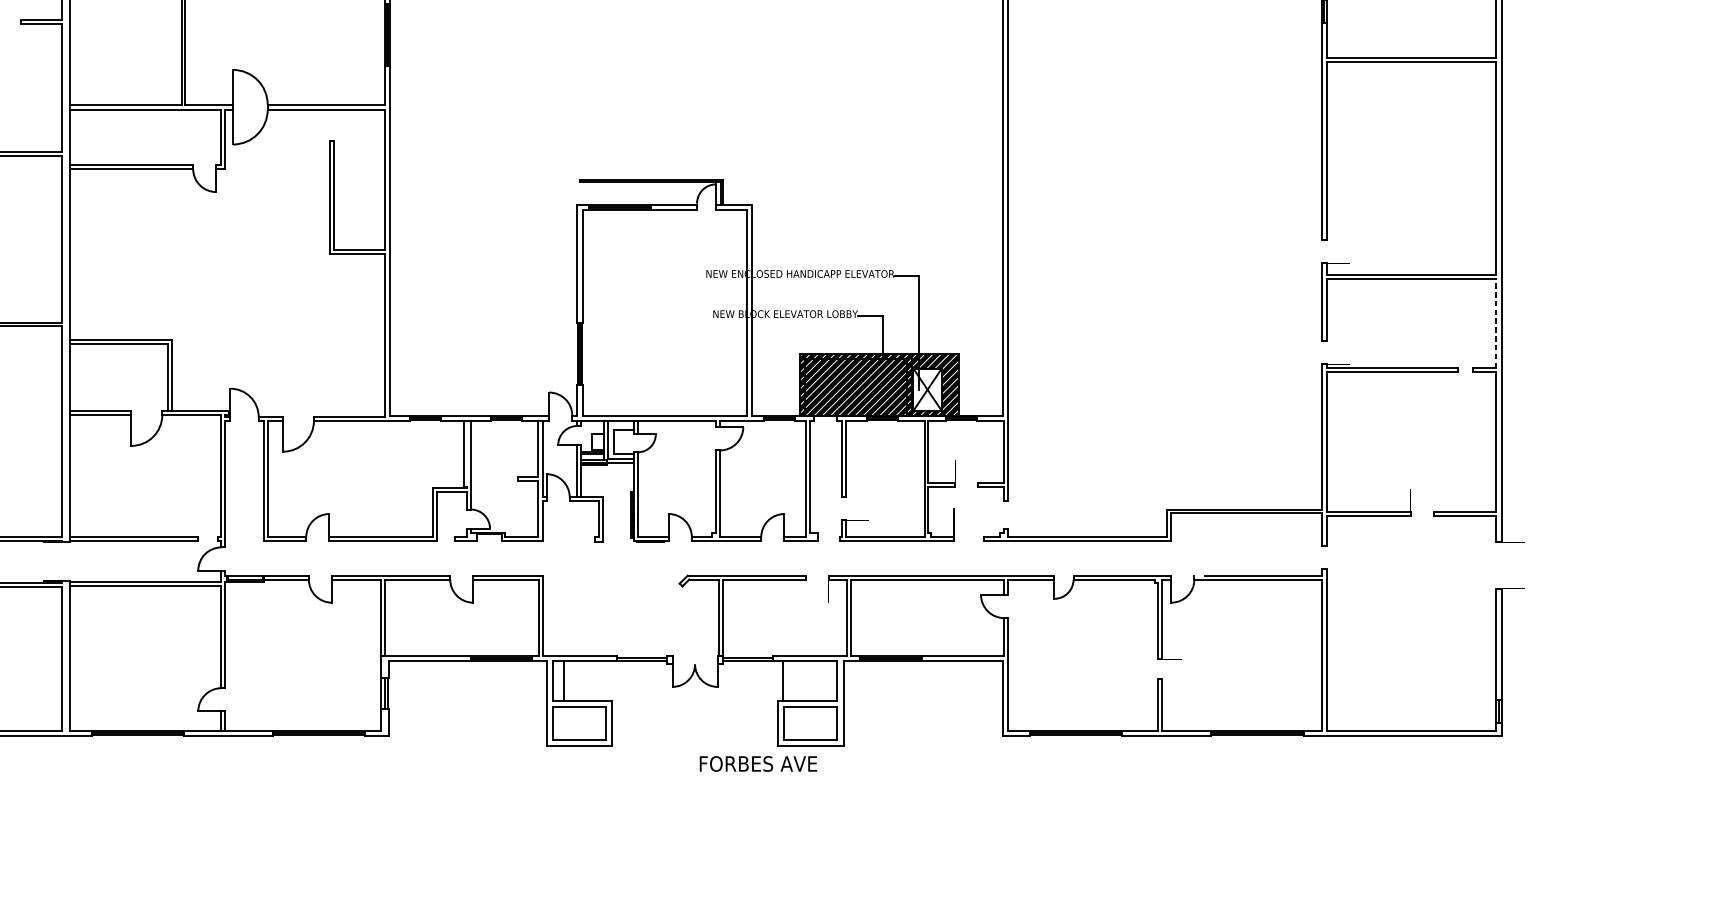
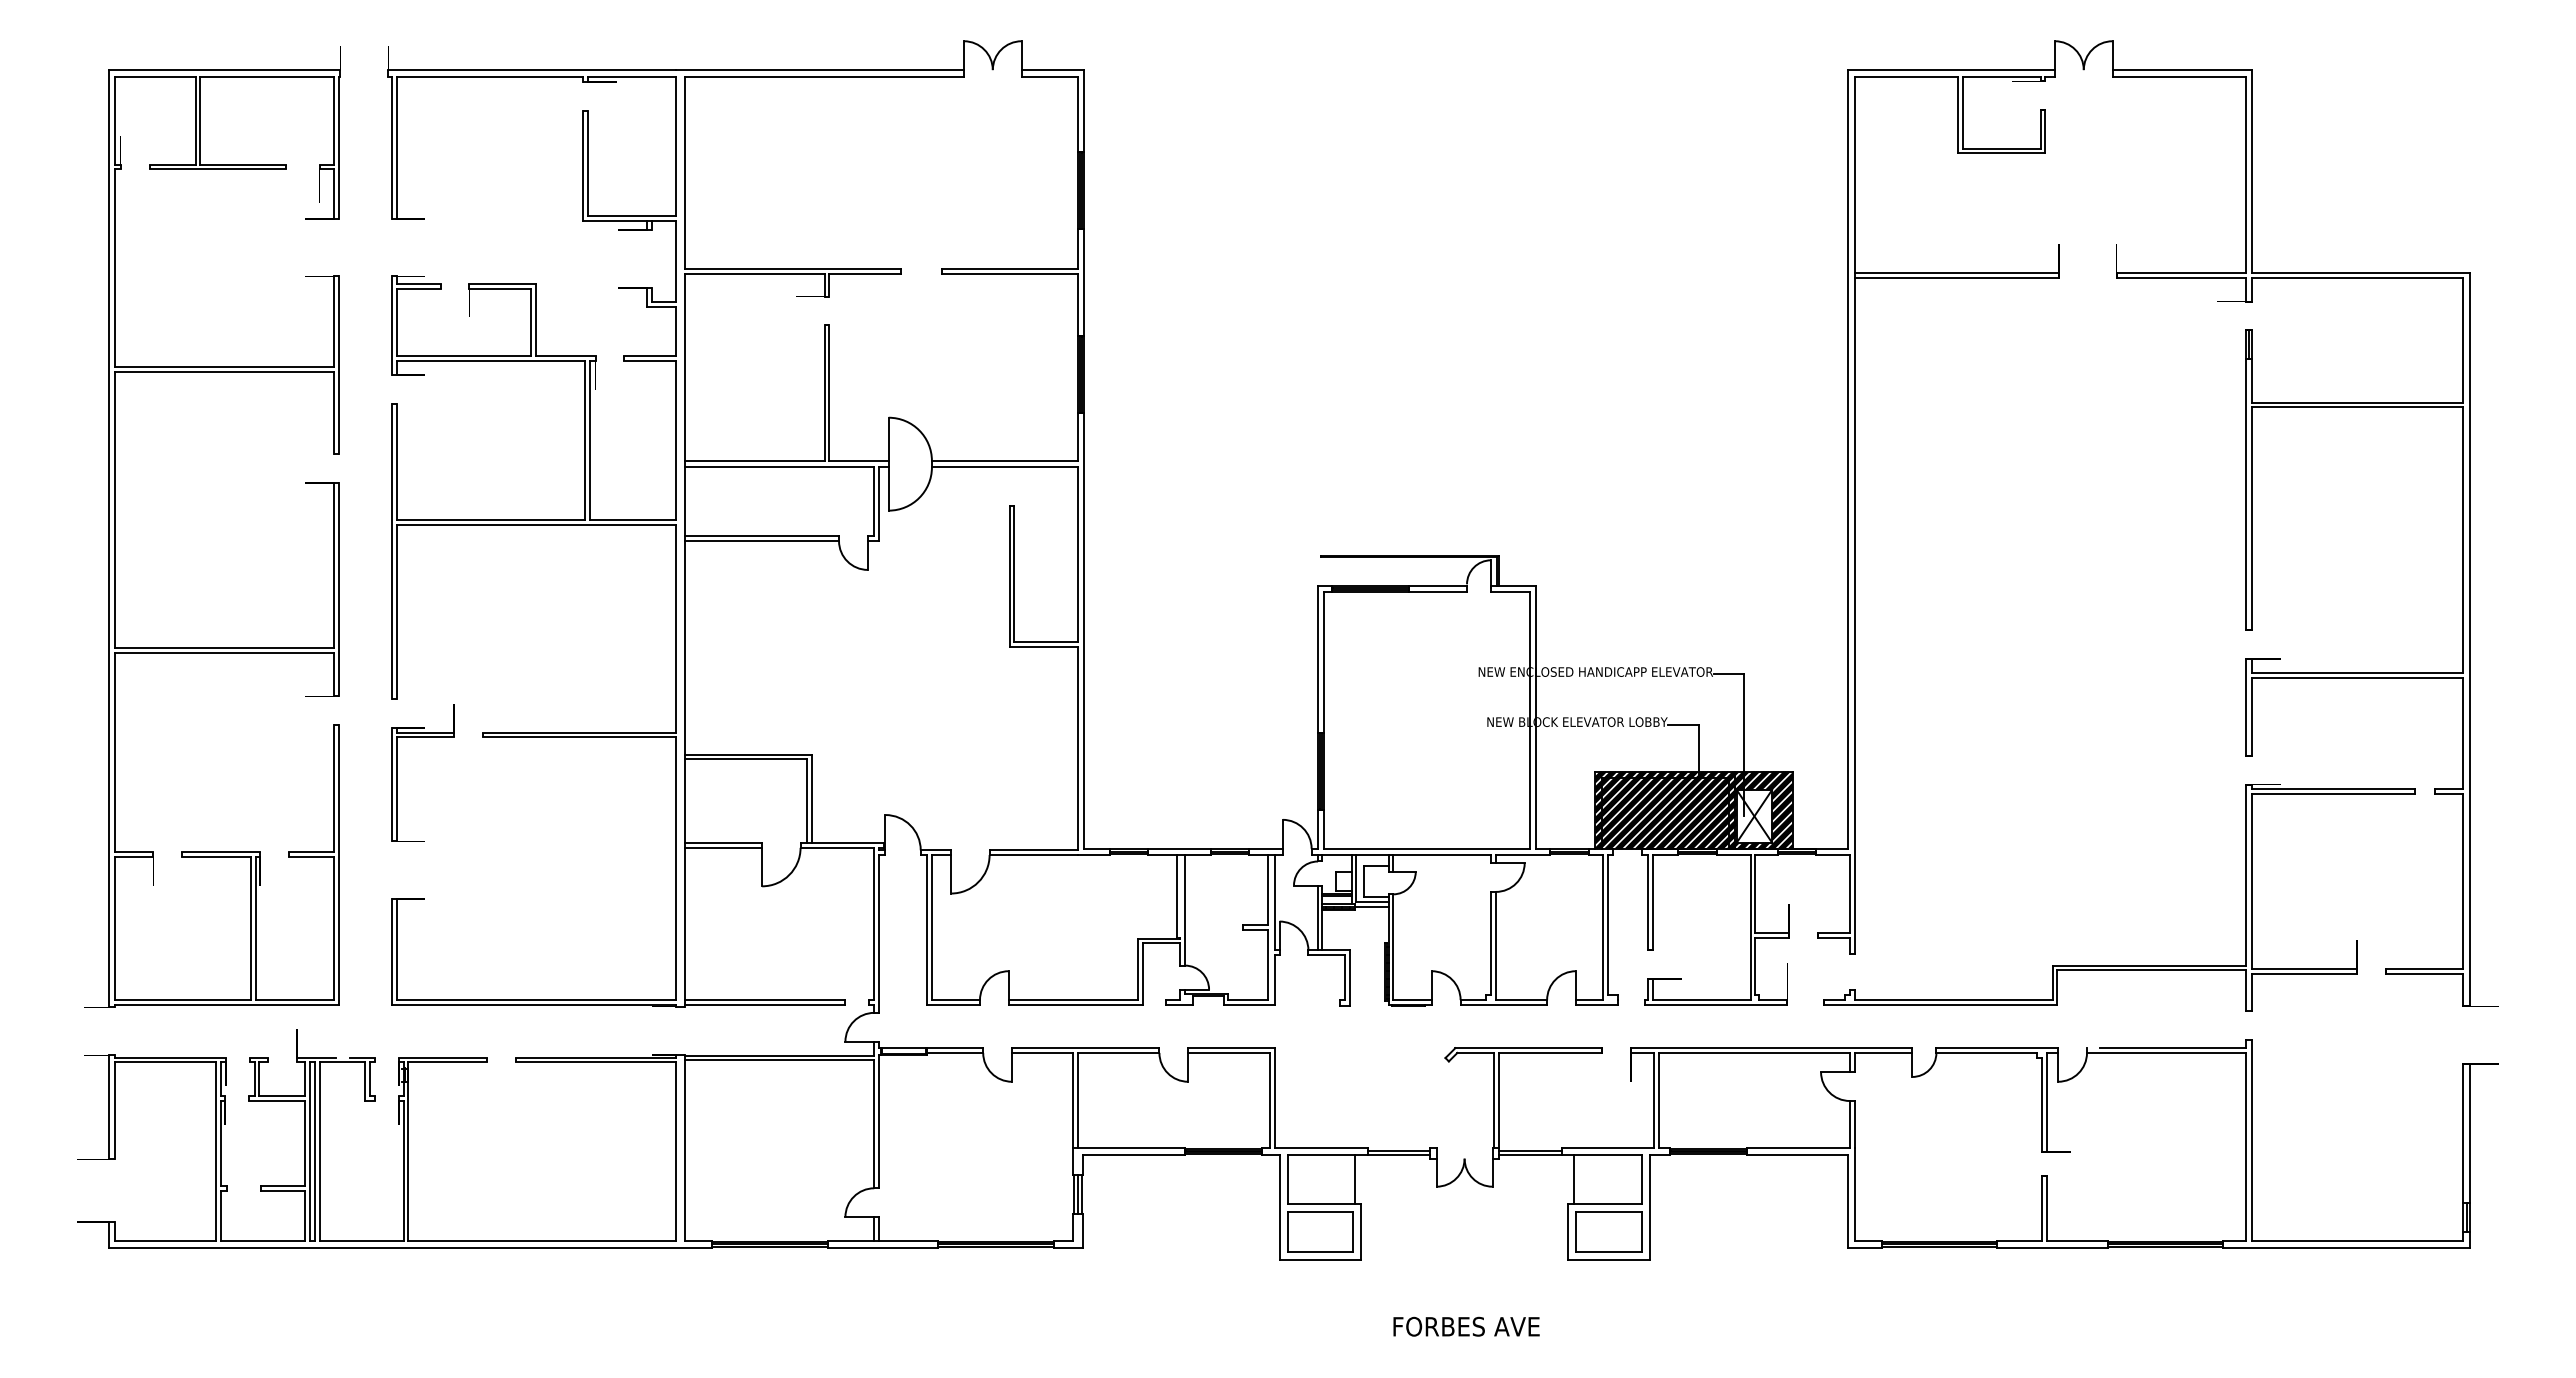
line: (1496, 323) -> (2463, 733), dashed -> solid
line: (563, 681) -> (1354, 1179), moved
text: (758, 763) -> (1466, 1326), moved

